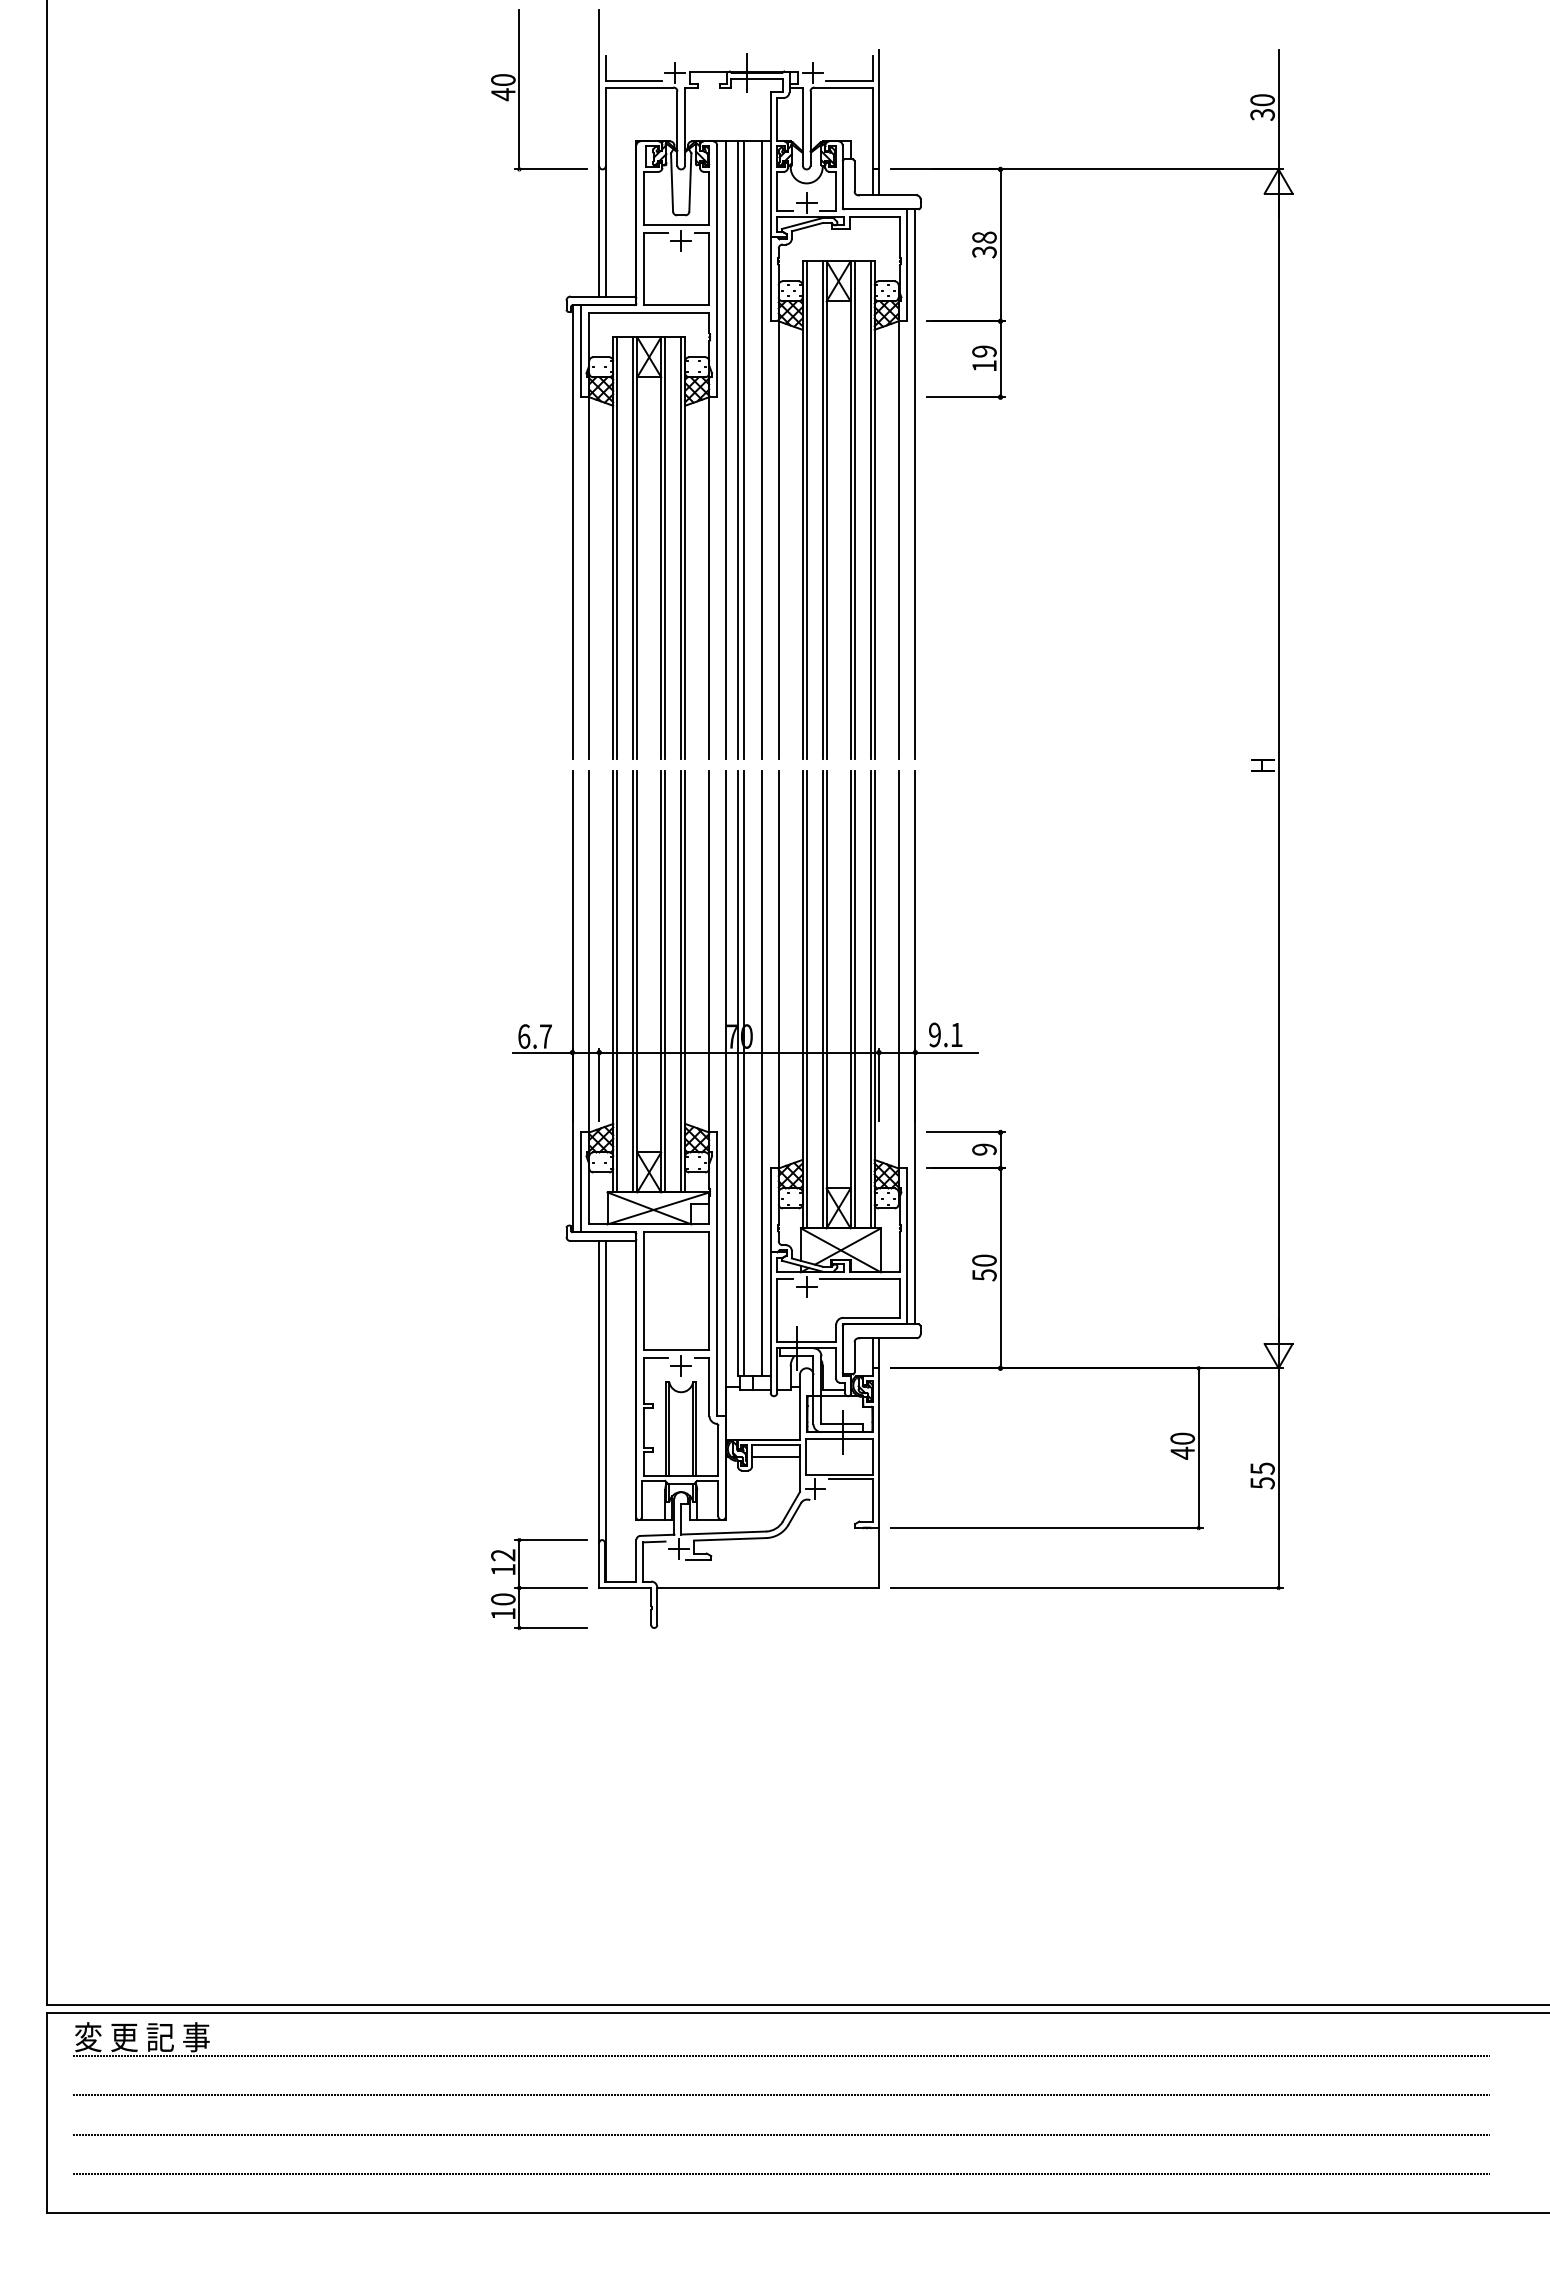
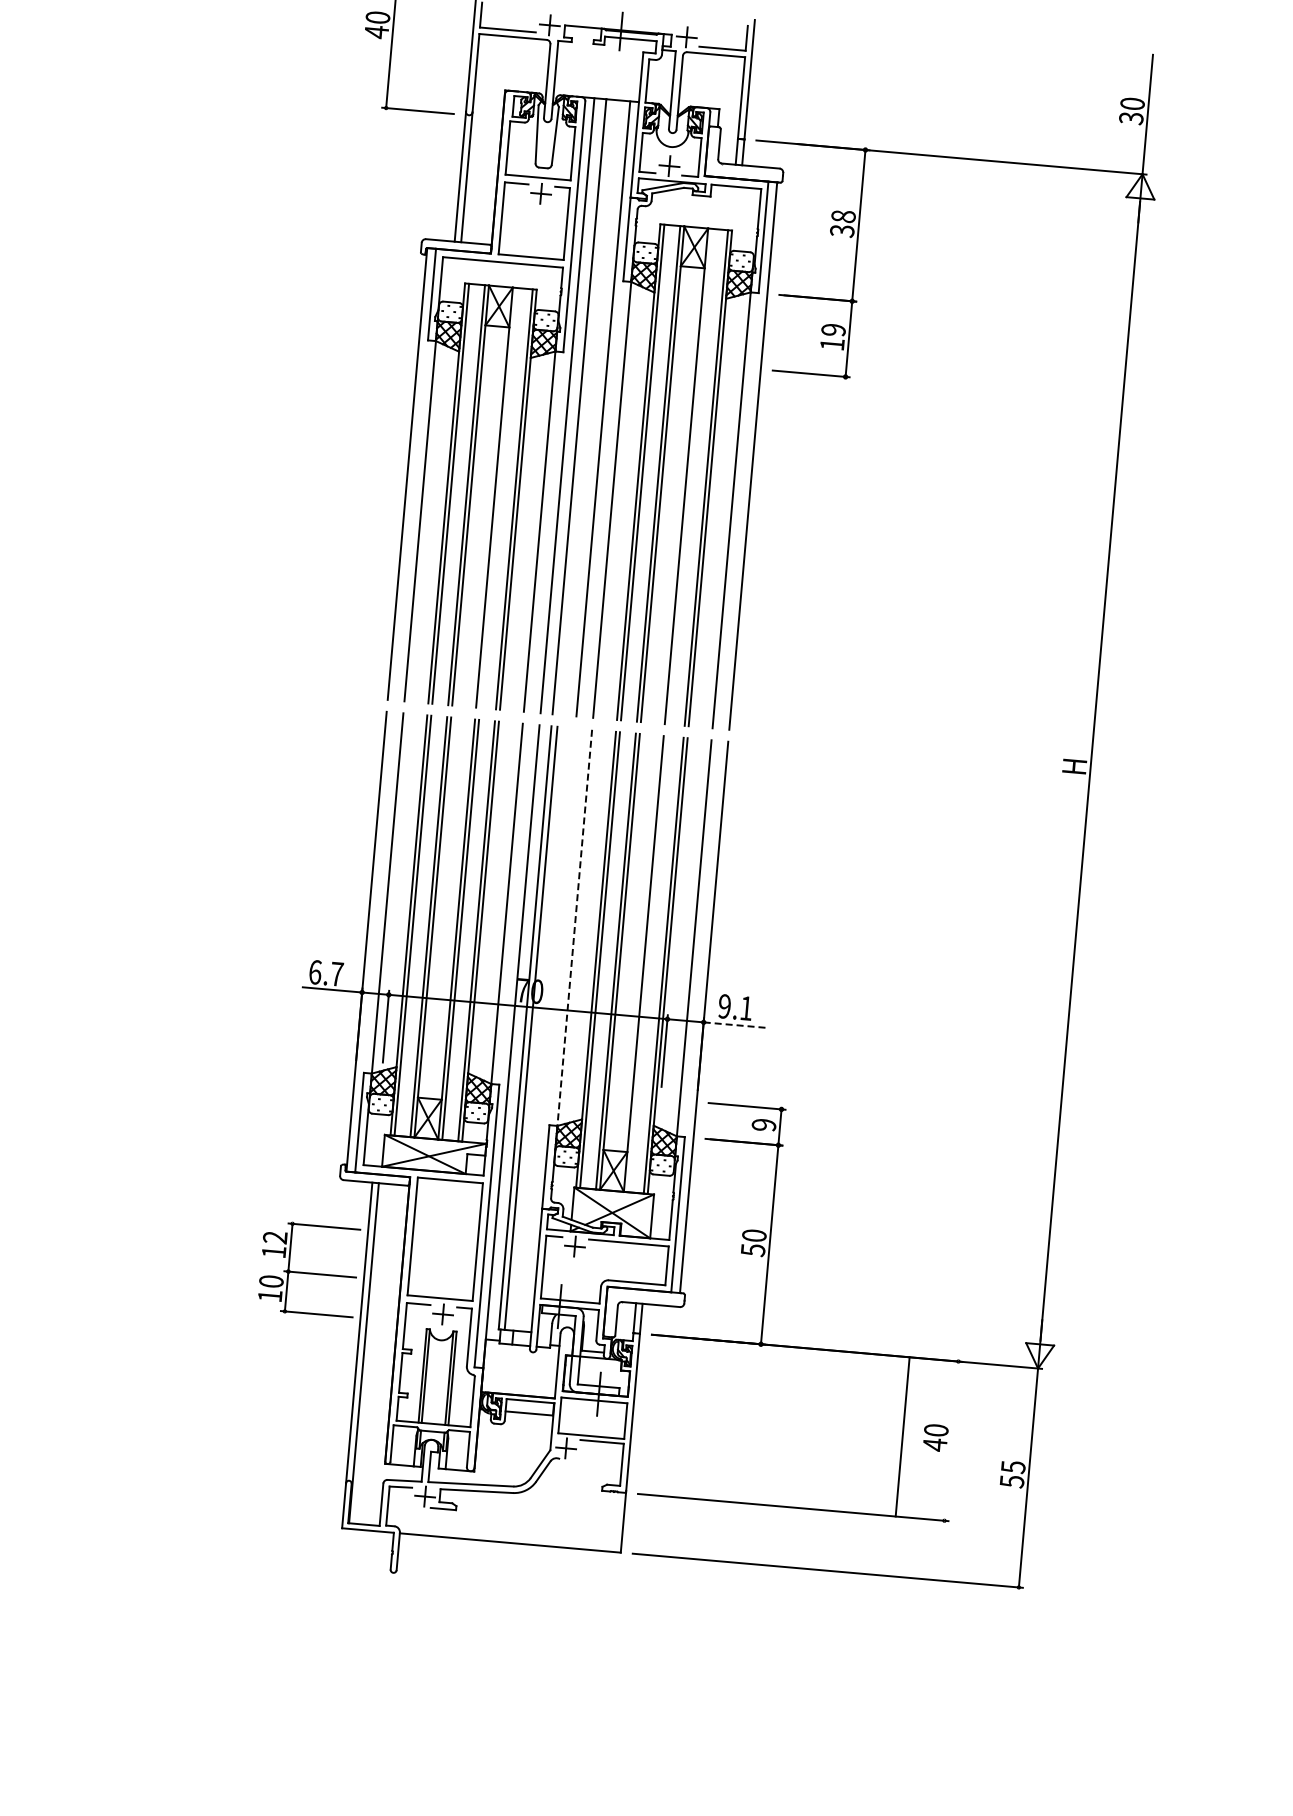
line: (743, 449) -> (585, 406), removed
line: (854, 509) -> (690, 476), removed
line: (665, 547) -> (498, 497), removed
line: (778, 970) -> (574, 928), solid -> dashed
line: (854, 999) -> (647, 964), removed
line: (947, 1052) -> (735, 1025), solid -> dashed
line: (761, 1073) -> (548, 1029), removed
line: (1198, 1448) -> (902, 1437), moved
part: (539, 1583) -> (308, 1268), moved

